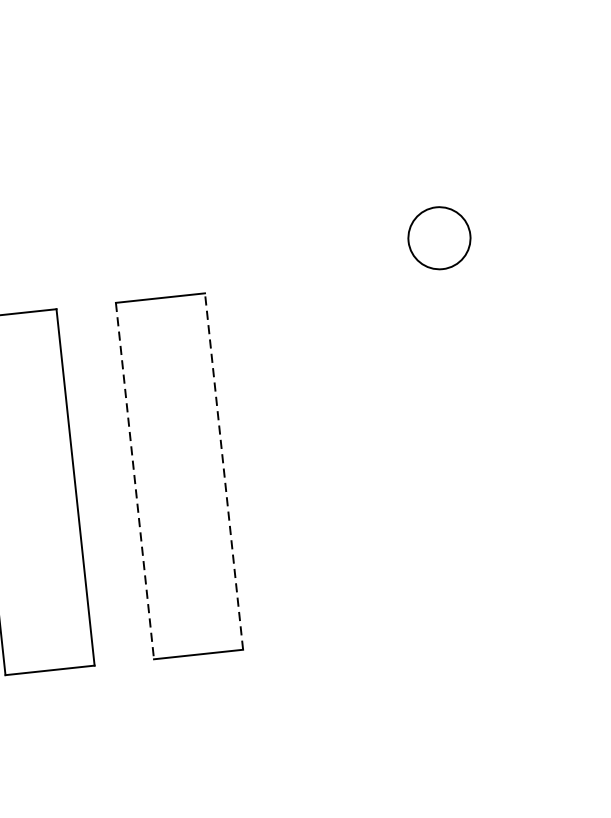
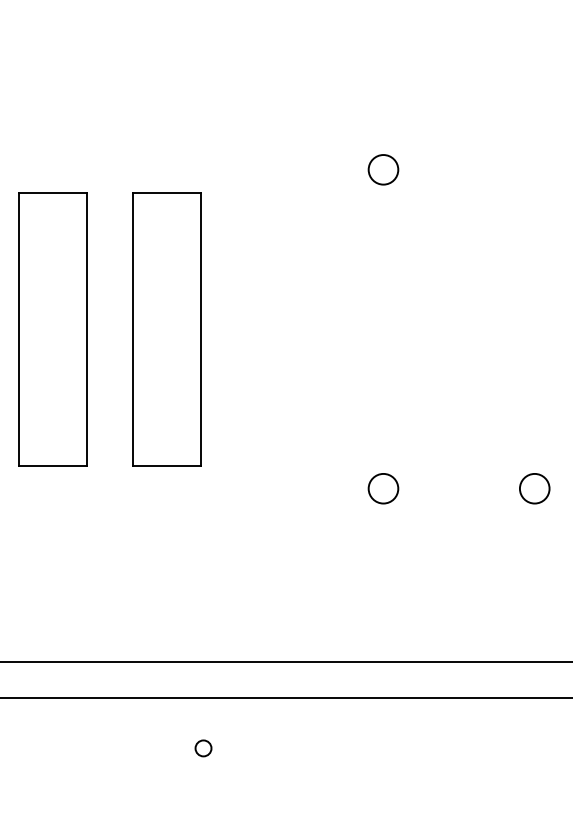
circle: (439, 237) -> (383, 169), size x0.62
line: (224, 471) -> (201, 329), dashed -> solid
line: (134, 481) -> (132, 329), dashed -> solid
circle: (483, 653) -> (383, 488), added

